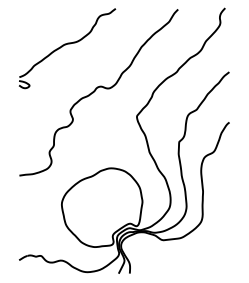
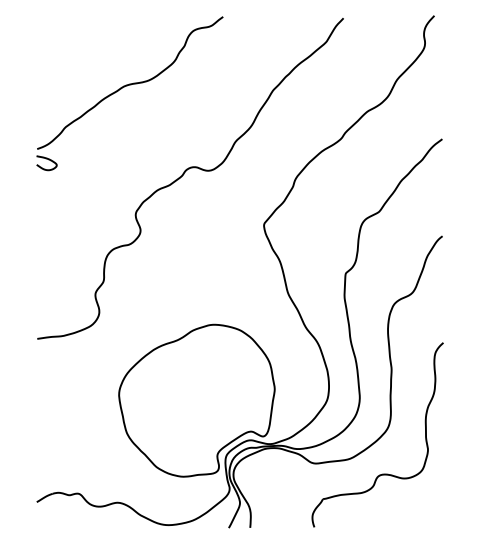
part: (196, 245) -> (378, 473), added

